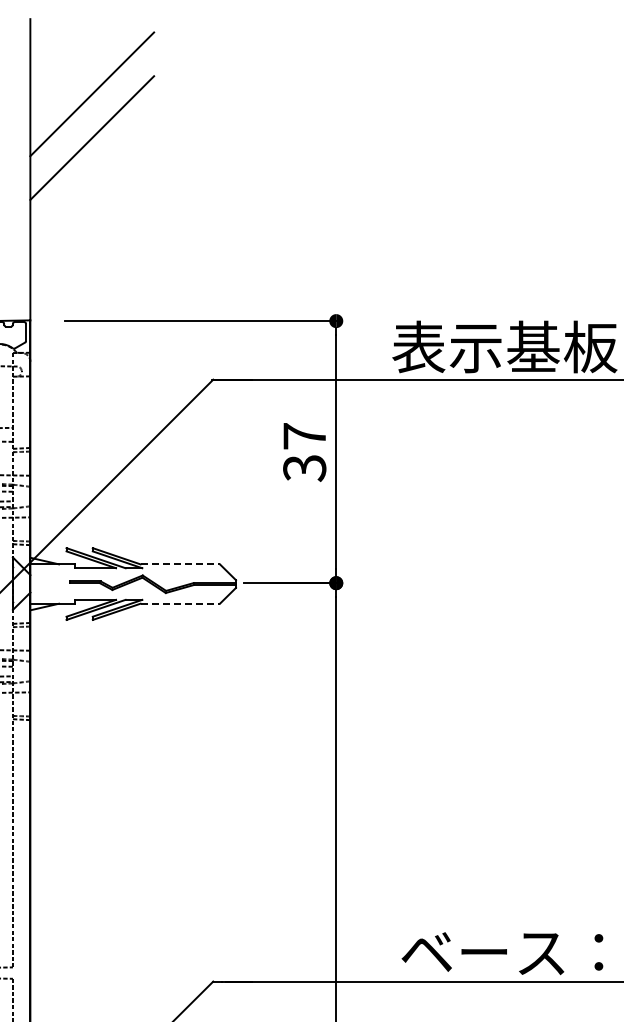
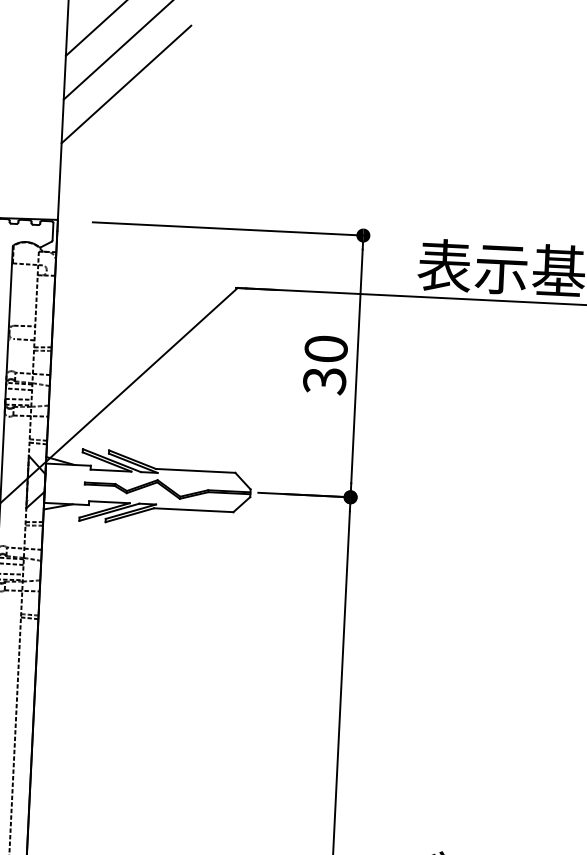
line: (92, 181) -> (126, 84), added
text: (304, 436) -> (326, 349), 37 -> 30
line: (180, 564) -> (195, 471), dashed -> solid
line: (180, 603) -> (194, 509), dashed -> solid

